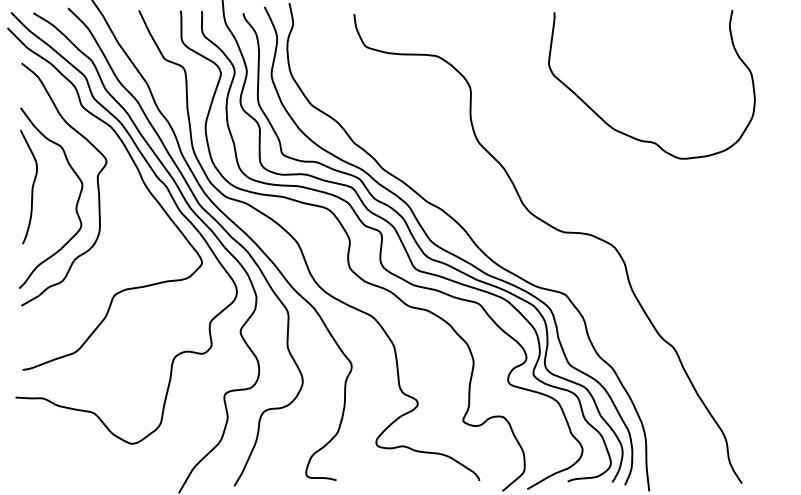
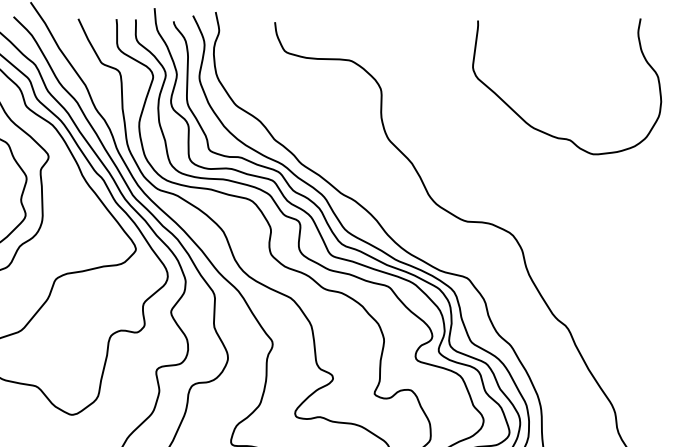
curve: (626, 133) -> (543, 131), moved

